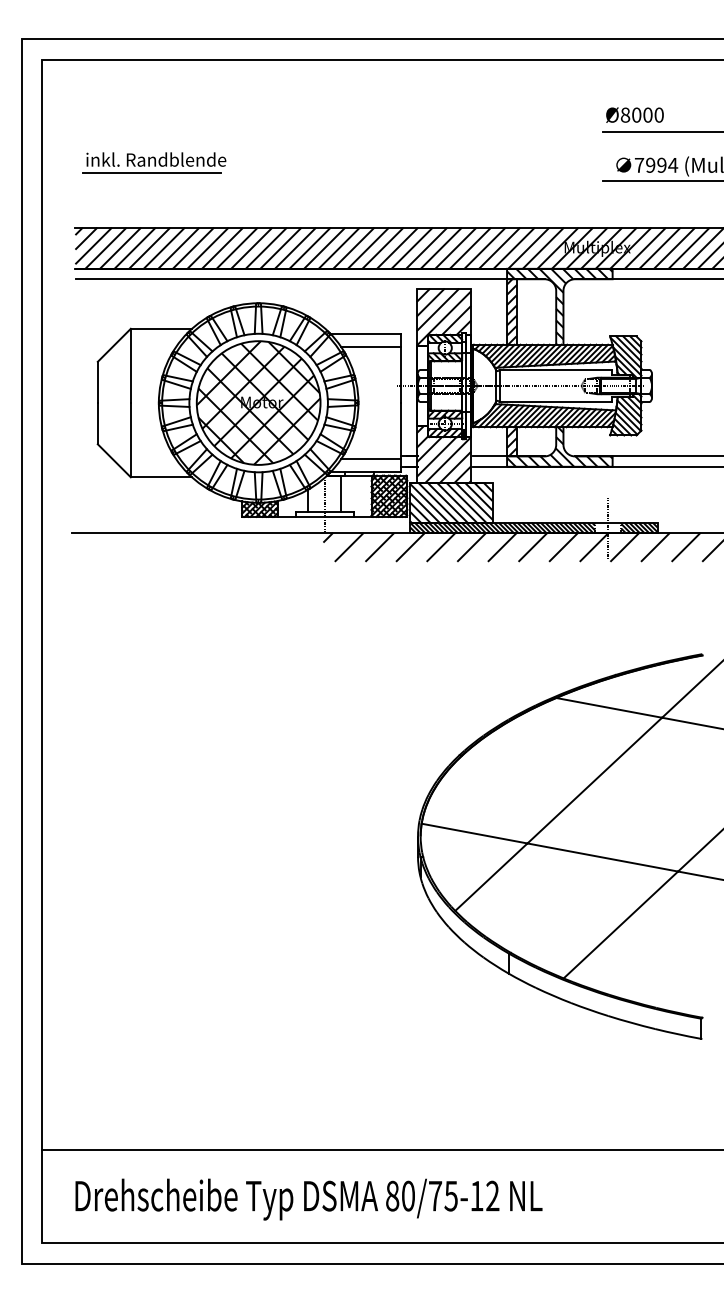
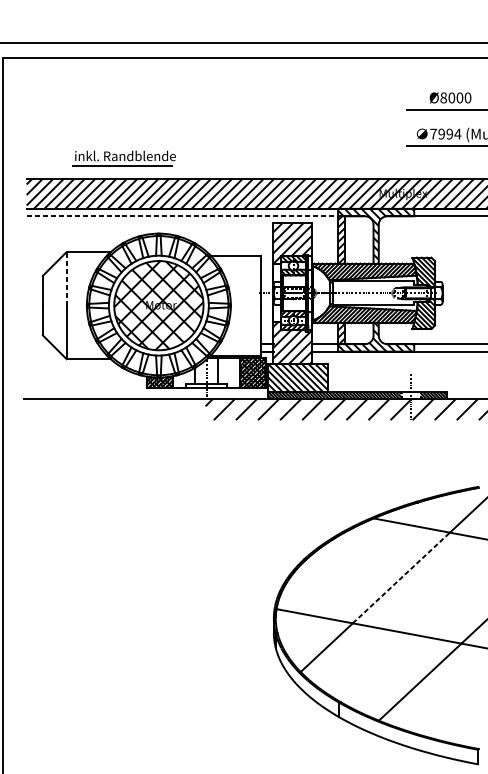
text: (634, 114) -> (450, 97), moved
part: (154, 162) -> (124, 158), moved
line: (310, 279) -> (196, 216), solid -> dashed
line: (370, 346) -> (239, 264), removed
line: (130, 365) -> (66, 278), solid -> dashed
line: (370, 459) -> (239, 346), removed
line: (595, 780) -> (401, 577), solid -> dashed

